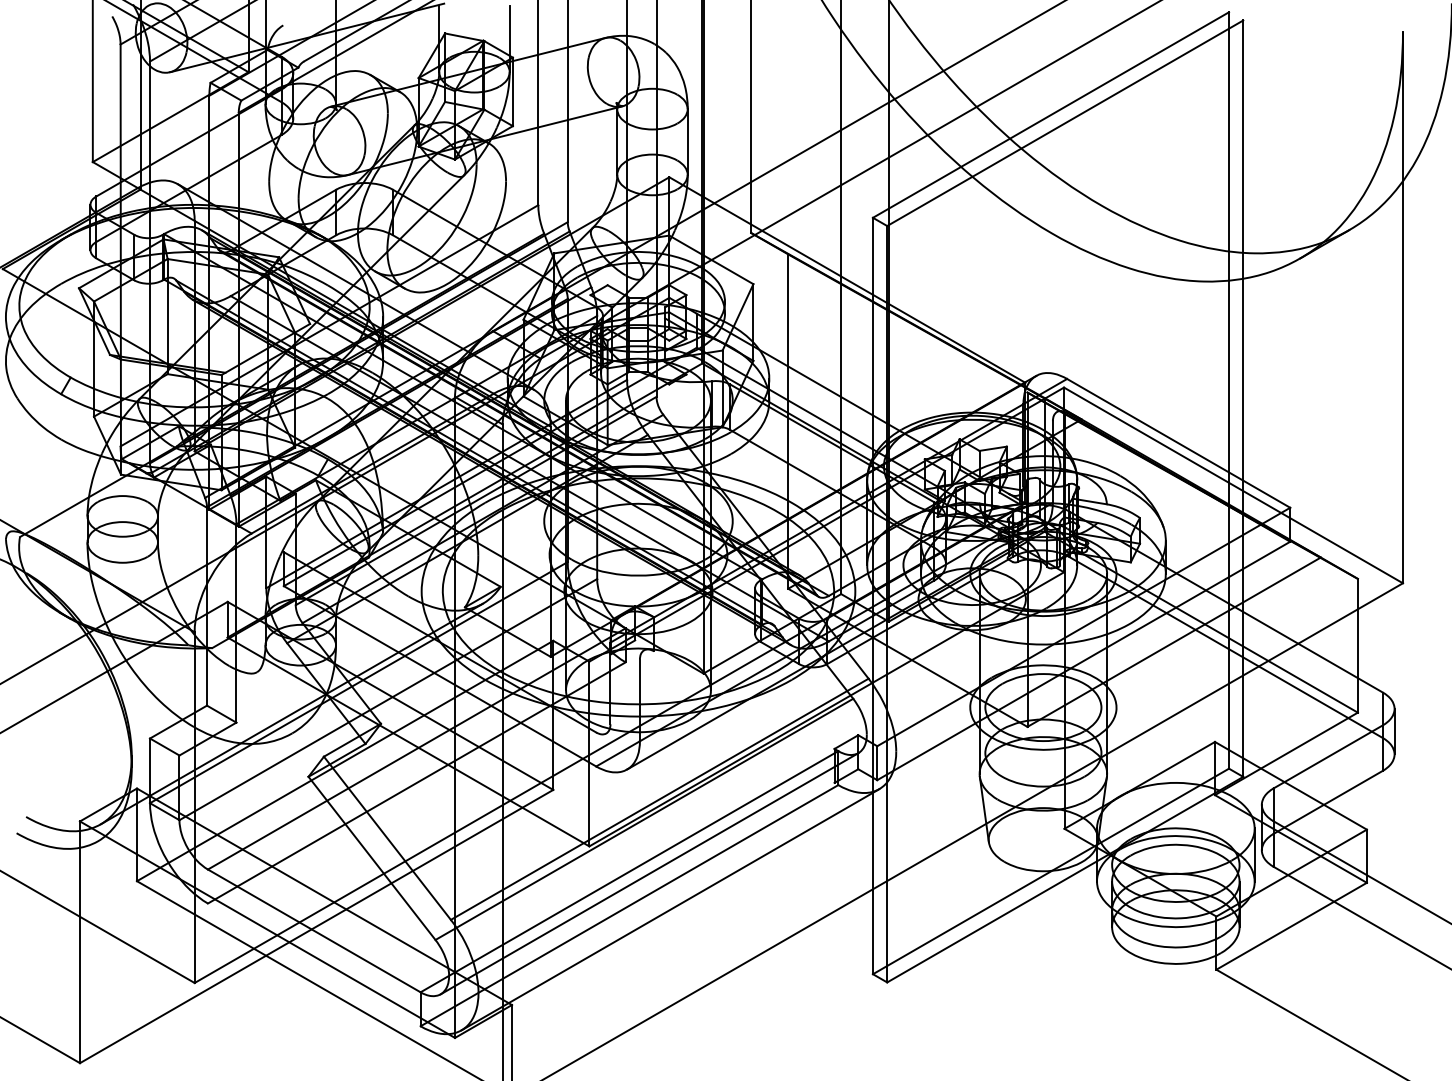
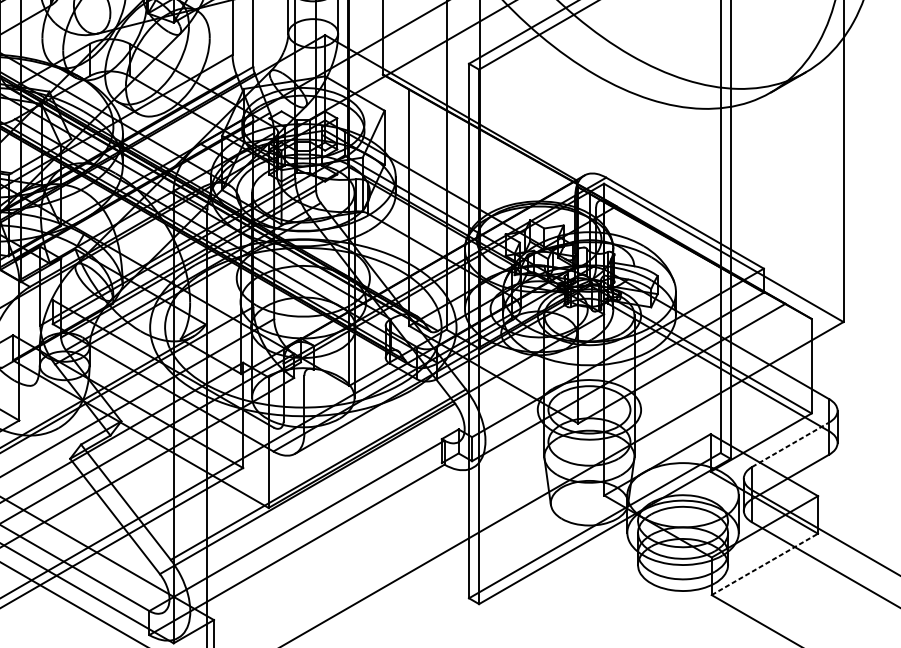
line: (1328, 756) -> (790, 444), solid -> dashed
line: (649, 873) -> (311, 527), removed
line: (670, 909) -> (325, 552), removed
line: (1291, 926) -> (764, 564), solid -> dashed

